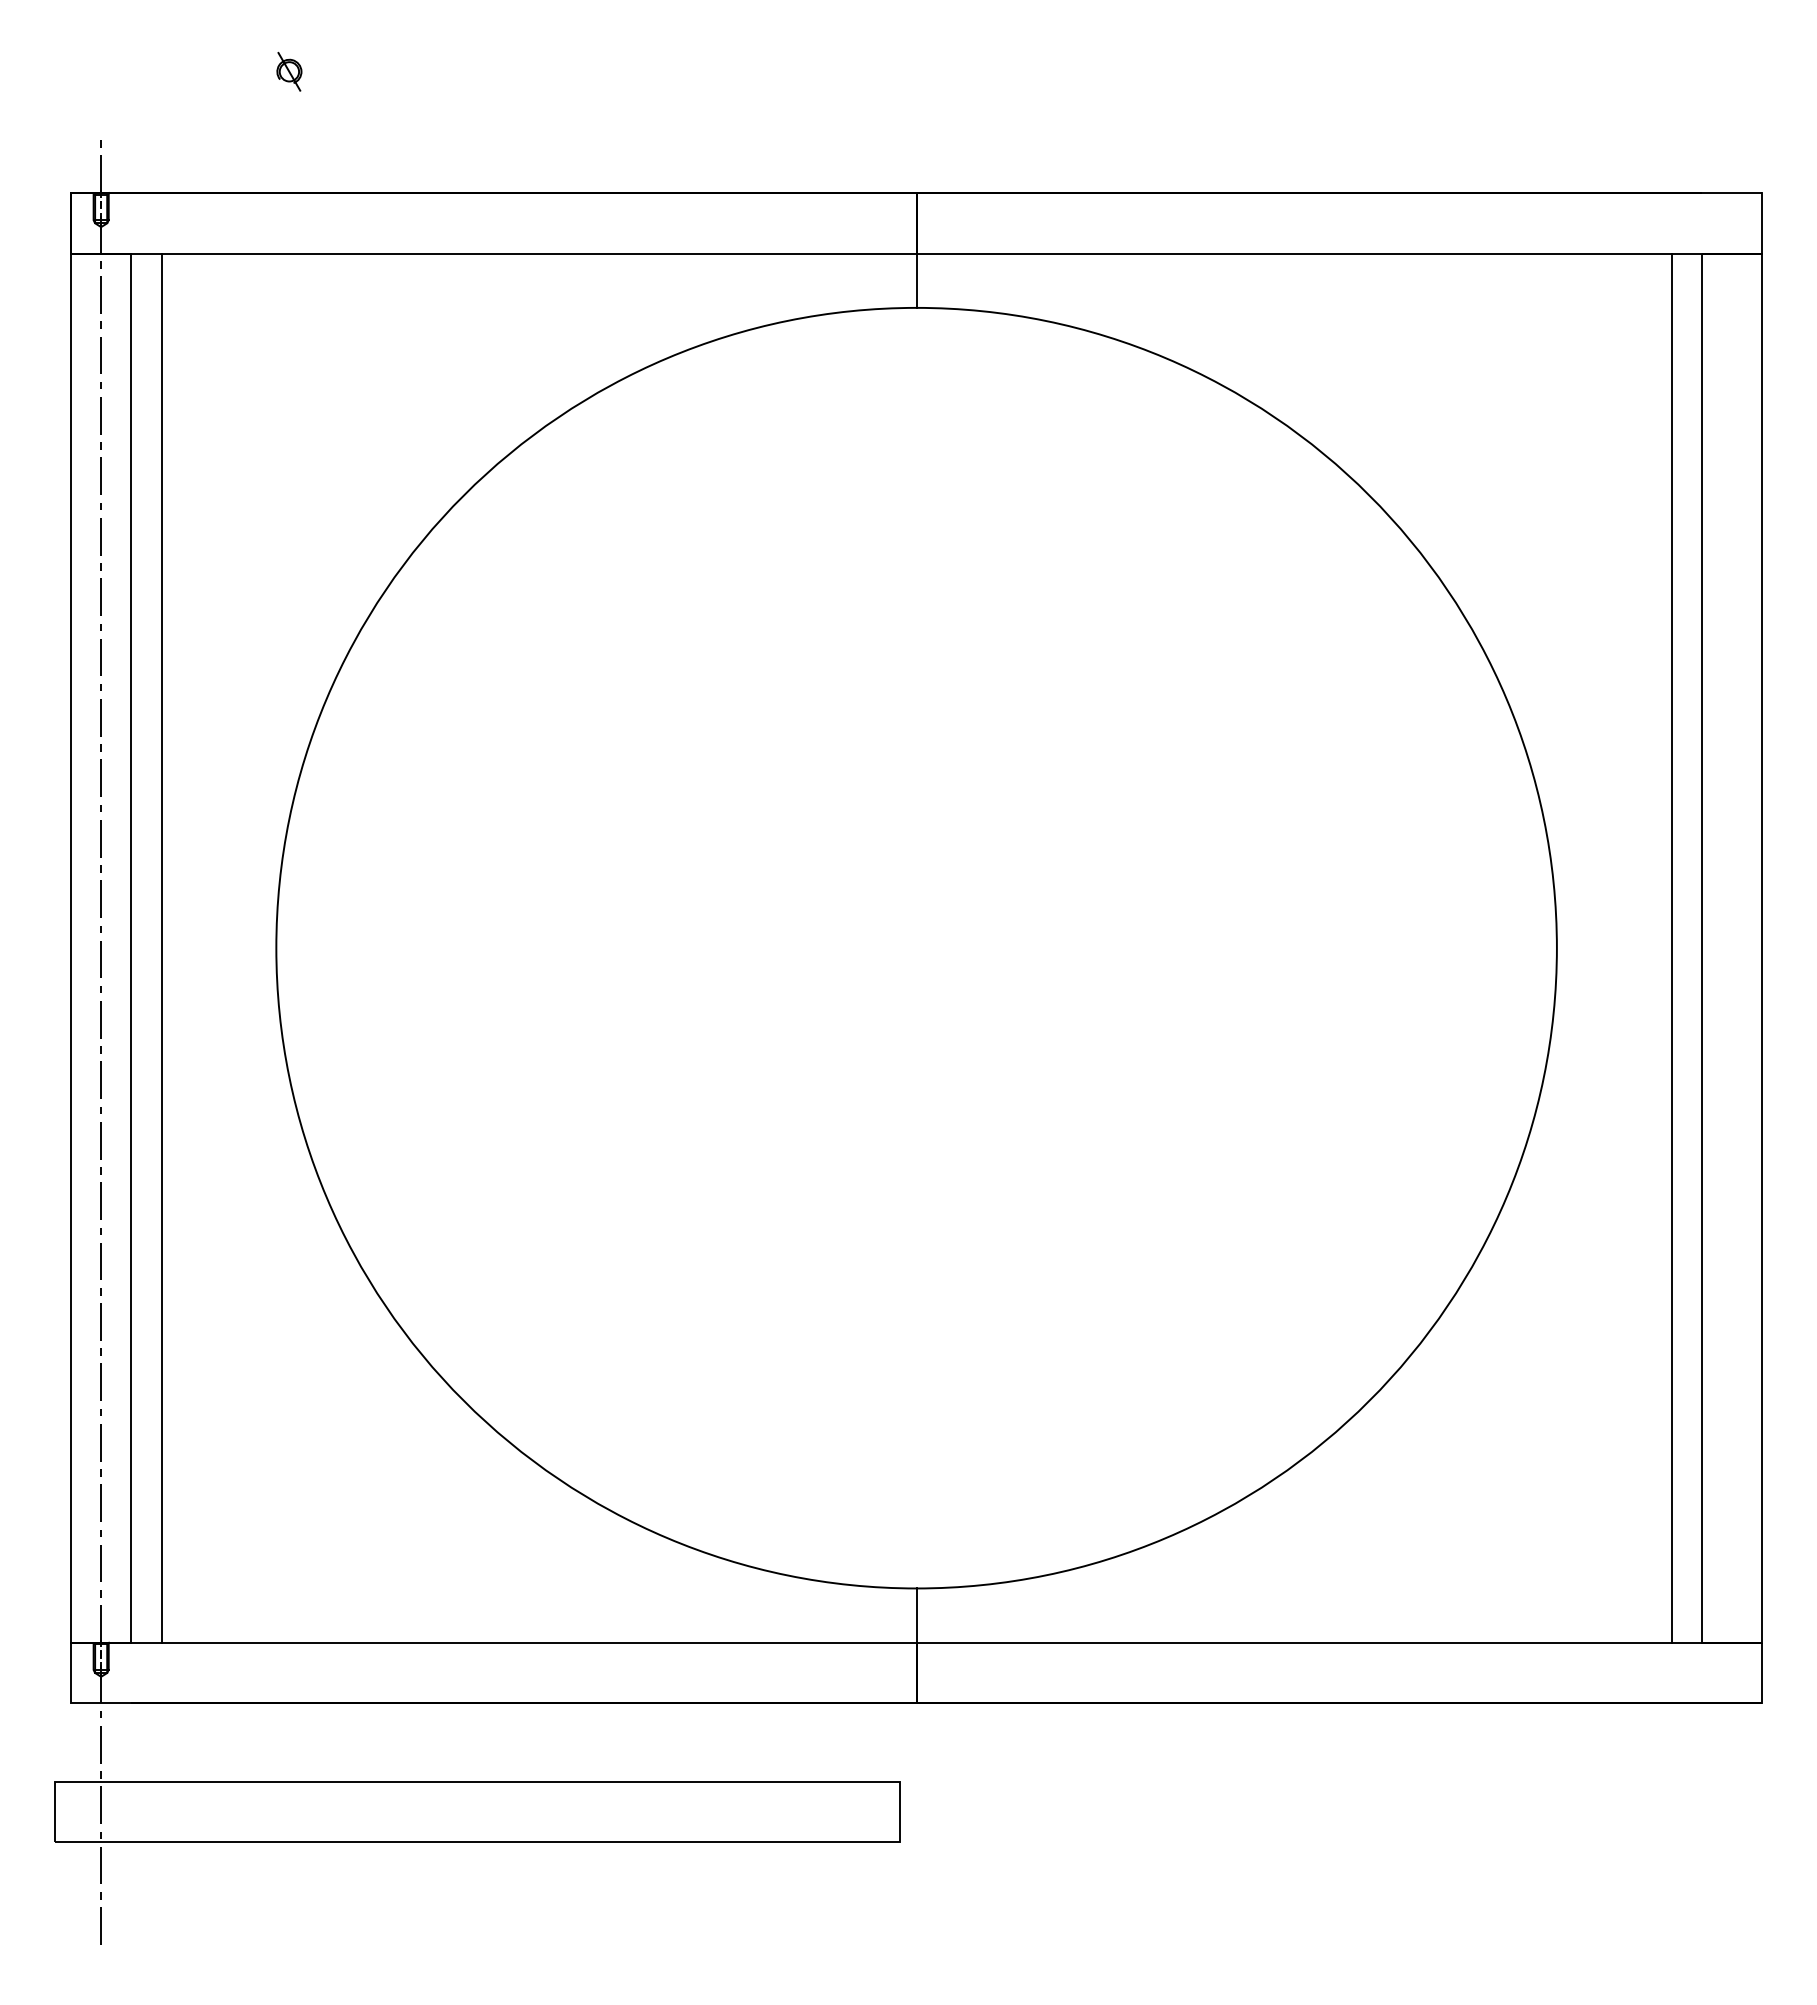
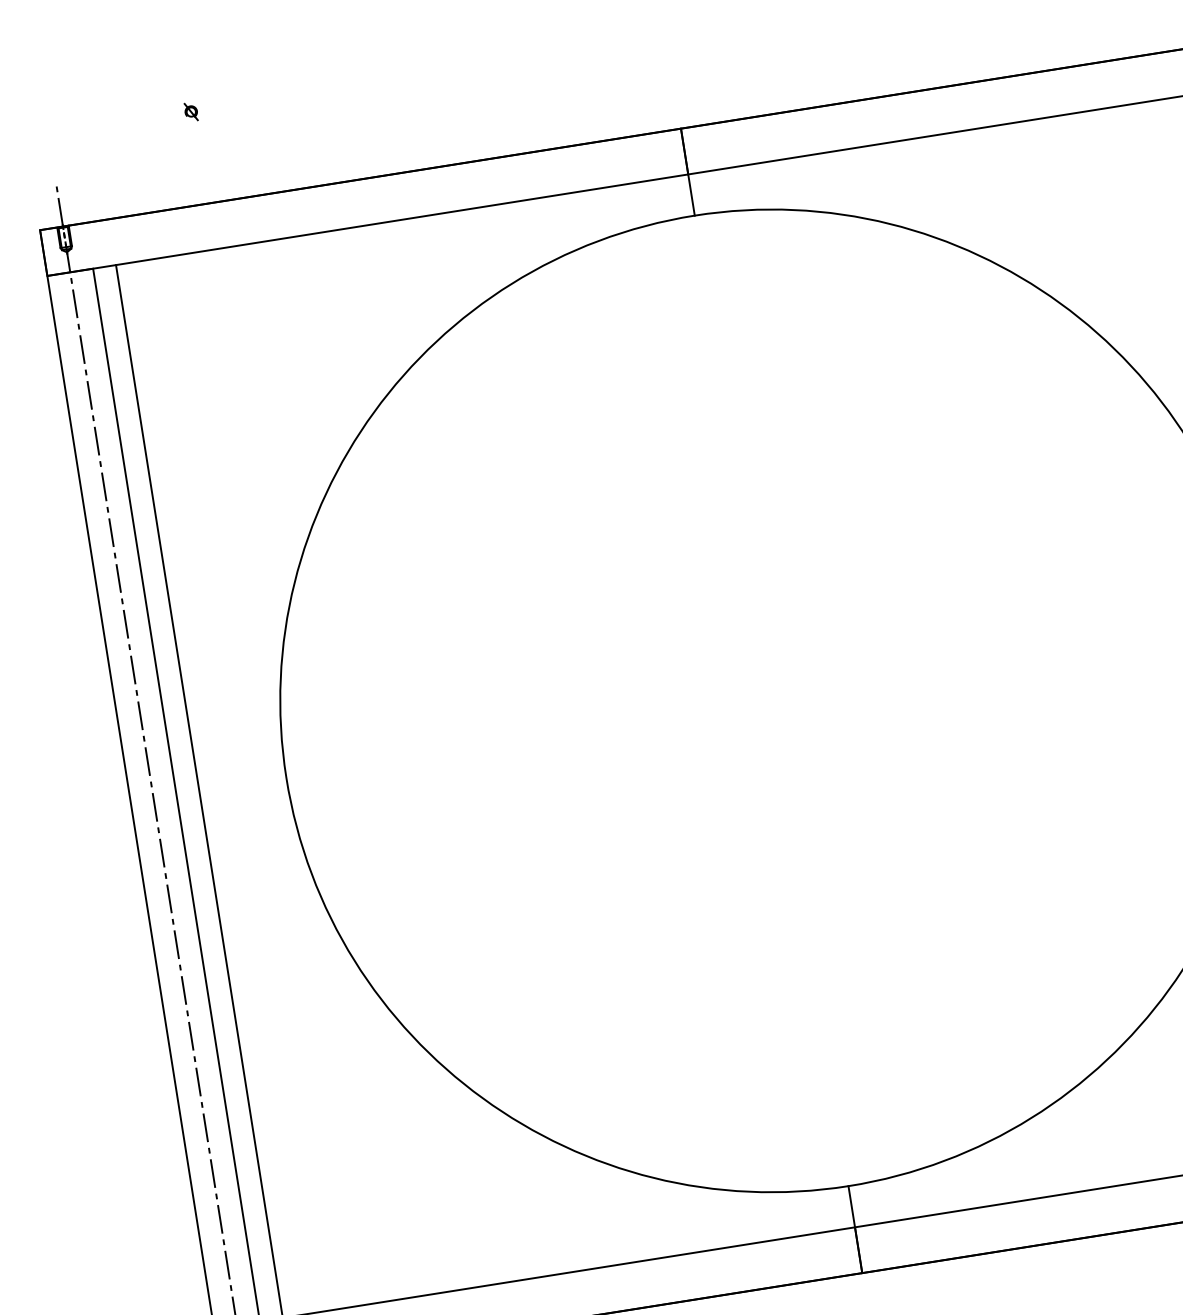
part: (289, 71) -> (191, 111), size x0.62

